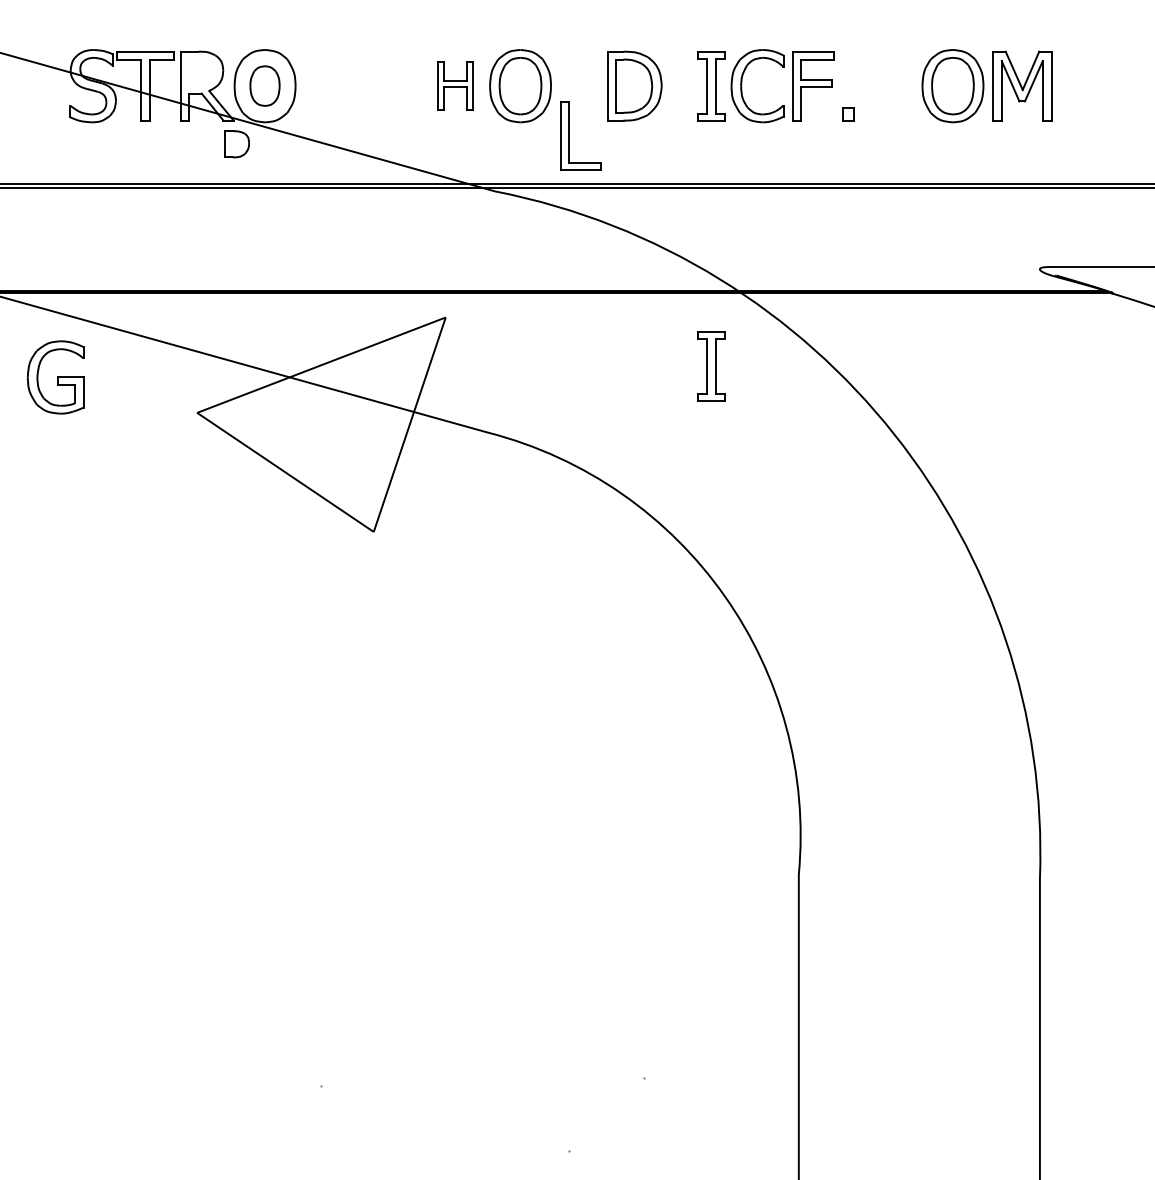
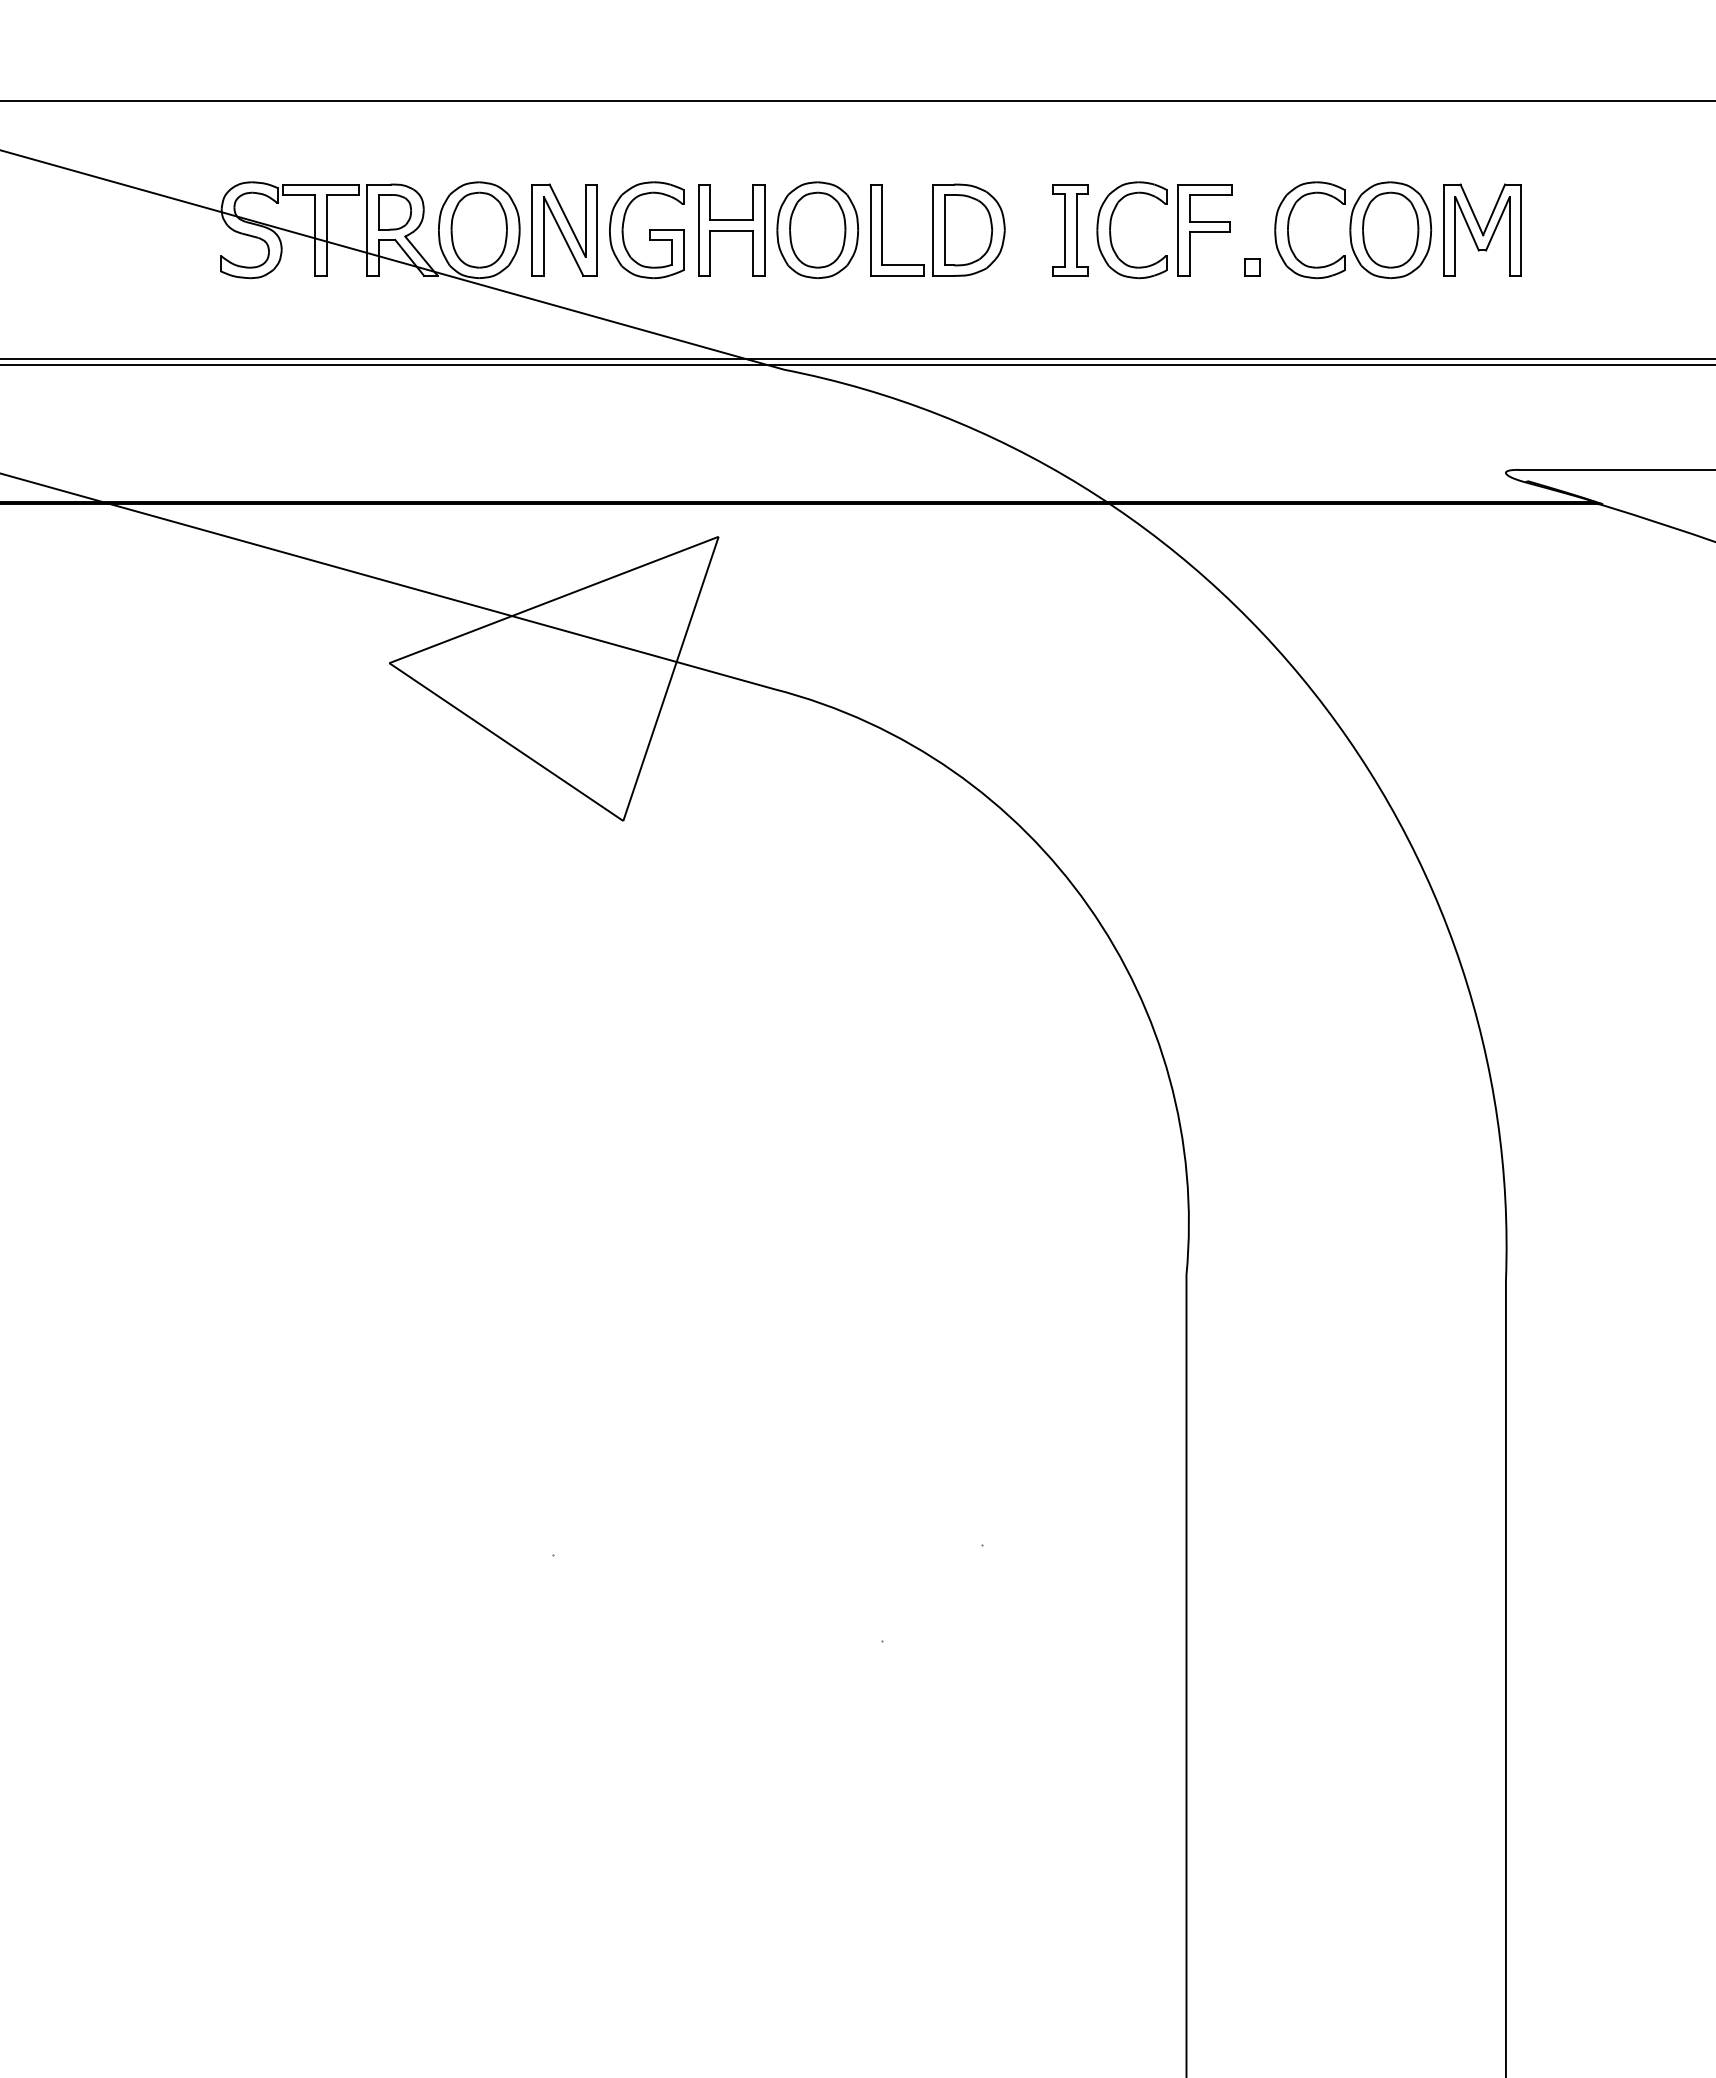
part: (876, 82) -> (1289, 225), added
part: (264, 85) -> (478, 229), size x1.43
part: (329, 85) -> (564, 229), added
part: (455, 86) -> (731, 230), size x1.43
part: (569, 136) -> (882, 230), moved
part: (236, 144) -> (394, 212), moved
part: (711, 366) -> (1070, 601), removed
part: (55, 377) -> (646, 230), moved

